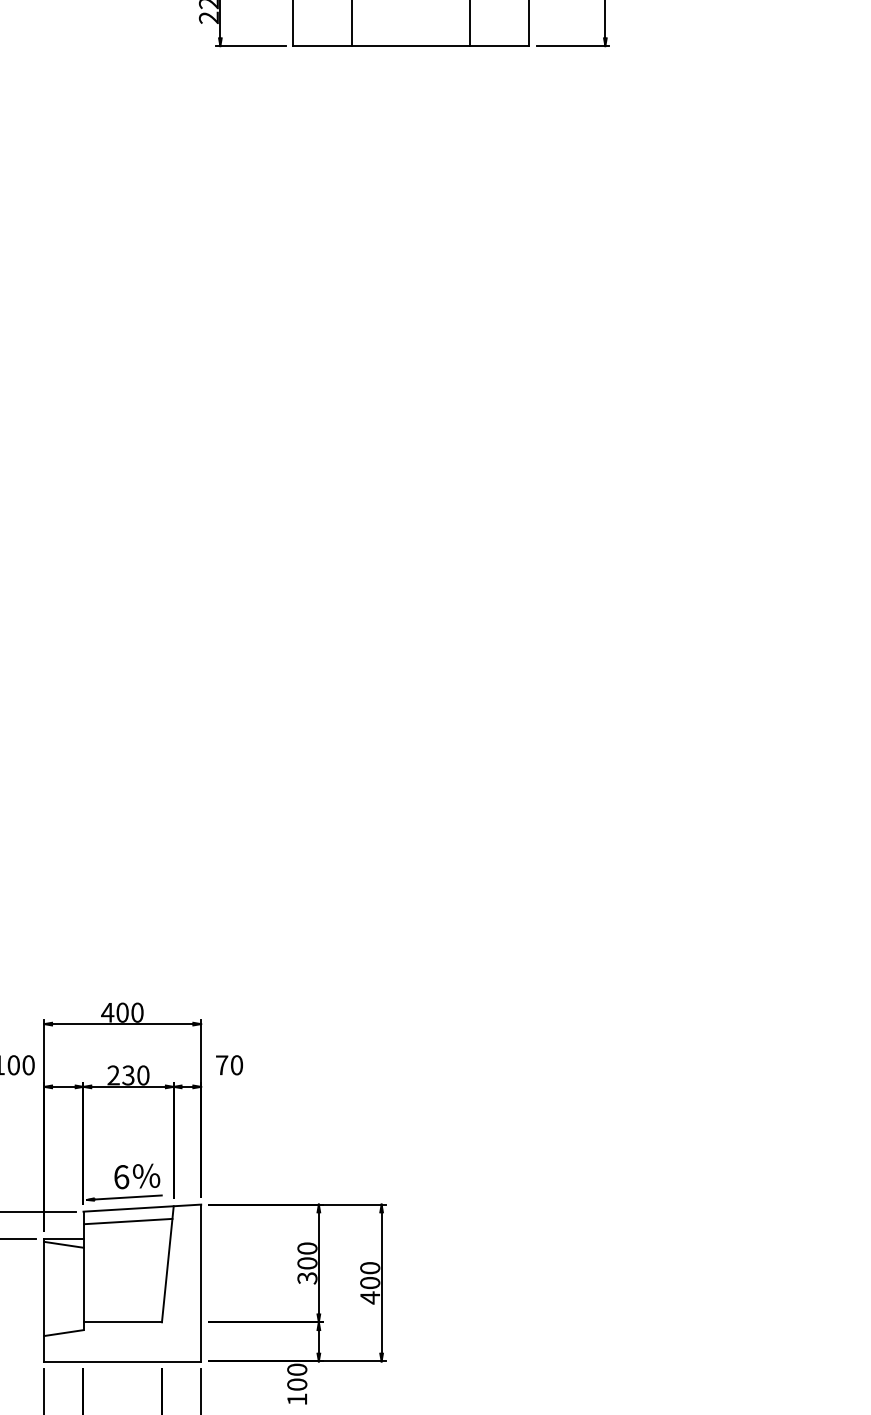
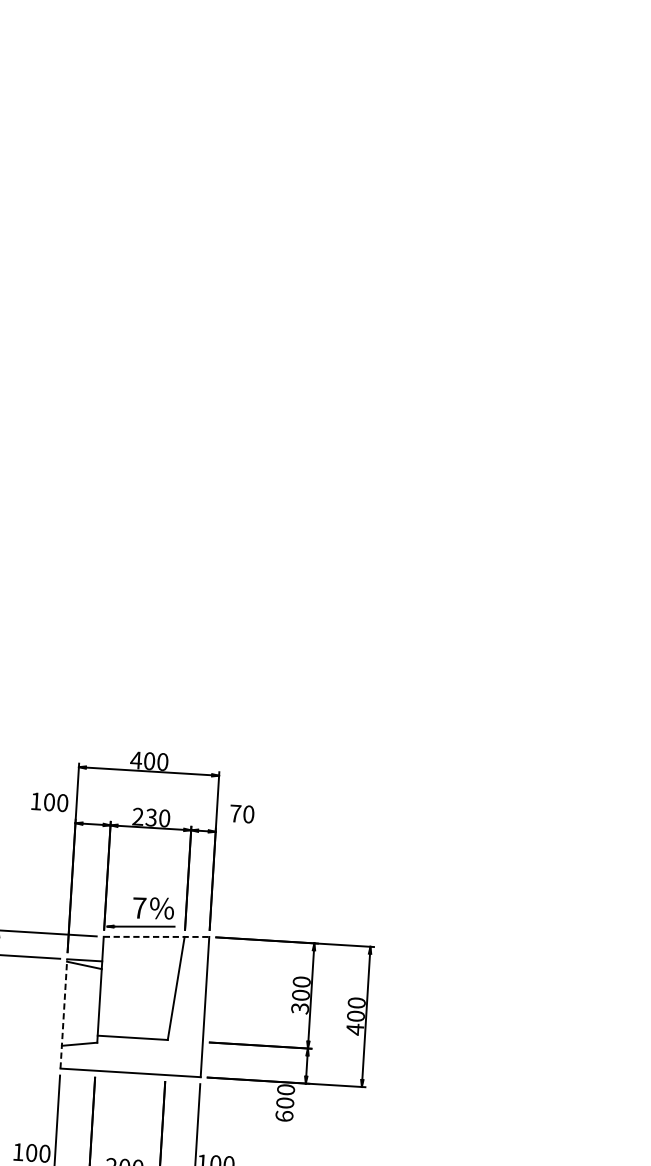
text: (121, 1177) -> (139, 908), 6 -> 7
line: (142, 1208) -> (156, 937), solid -> dashed
line: (128, 1221) -> (143, 948), removed
line: (44, 1299) -> (64, 1013), solid -> dashed
text: (297, 1399) -> (284, 1116), 100 -> 600

